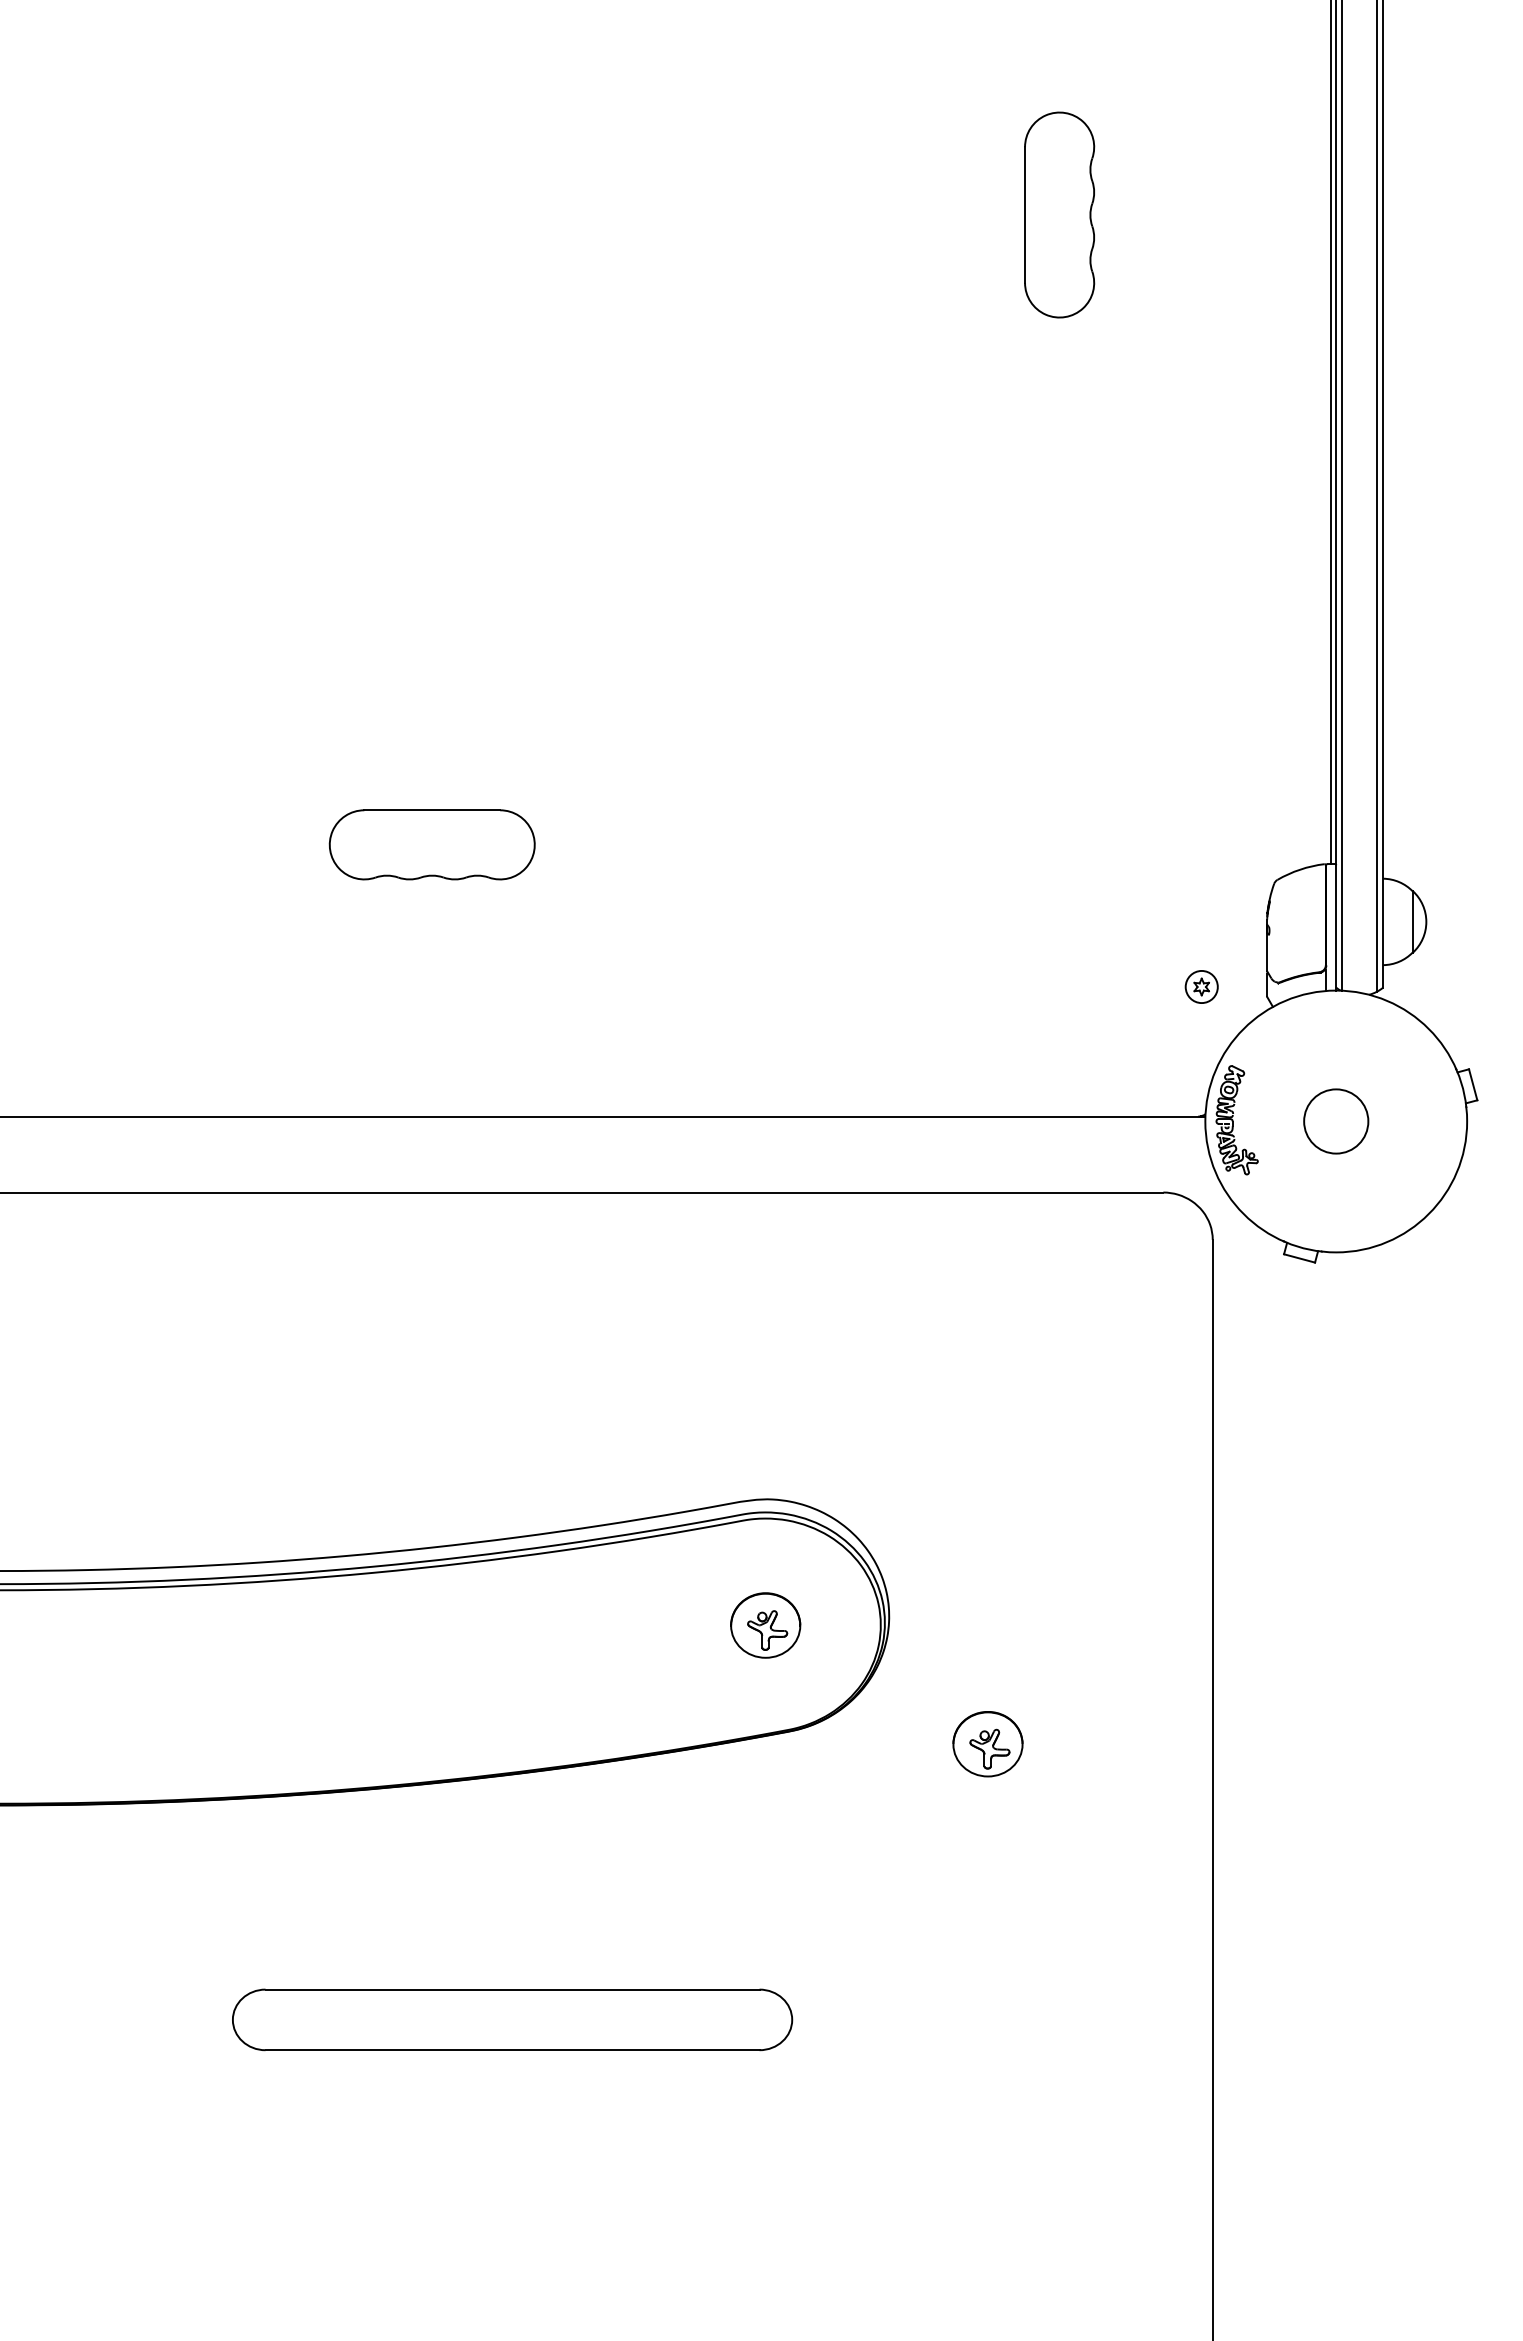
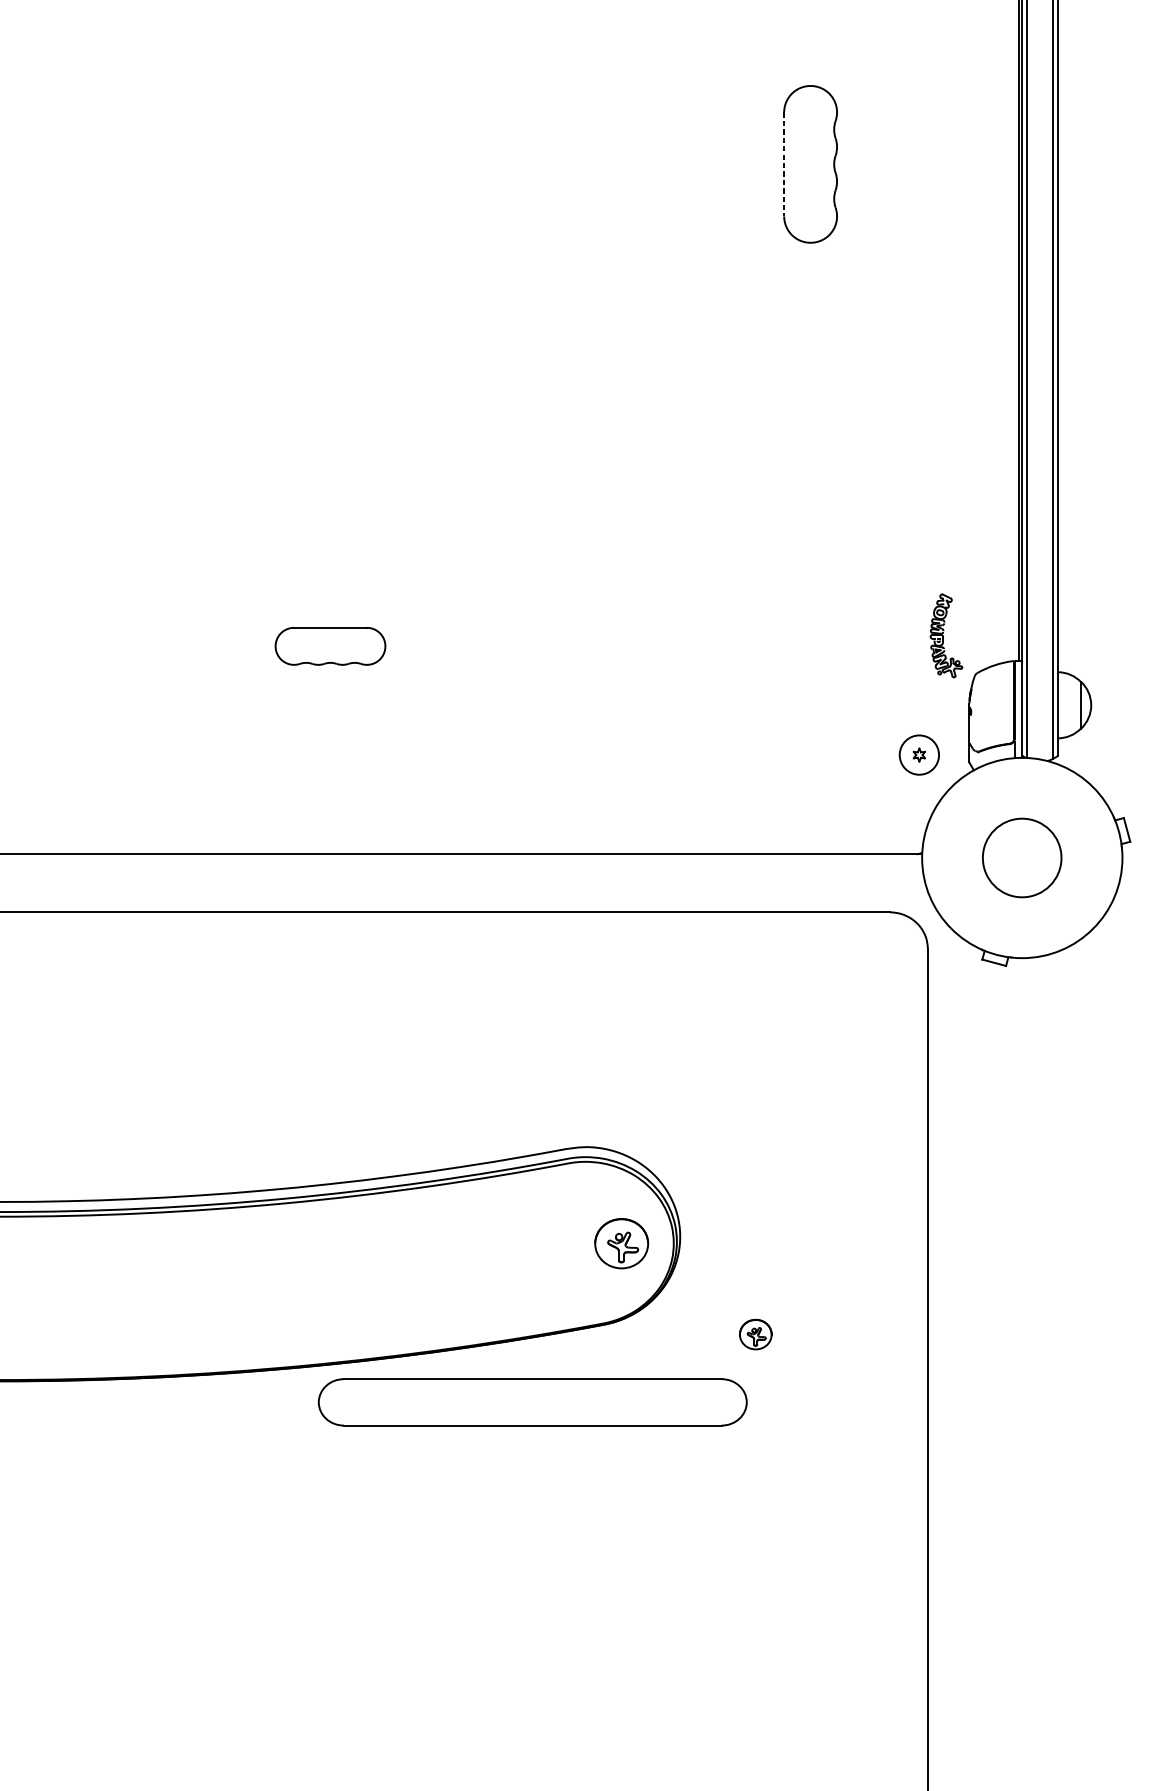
line: (1025, 215) -> (784, 164), solid -> dashed
part: (431, 844) -> (329, 646), size x0.7
circle: (1201, 986) -> (919, 754), size x1.6
part: (1236, 1120) -> (945, 636), moved
circle: (1336, 1121) -> (1022, 858), size x1.6
part: (765, 1625) -> (621, 1243), moved
part: (987, 1744) -> (755, 1334), size x0.6
part: (512, 2019) -> (532, 1402), moved

